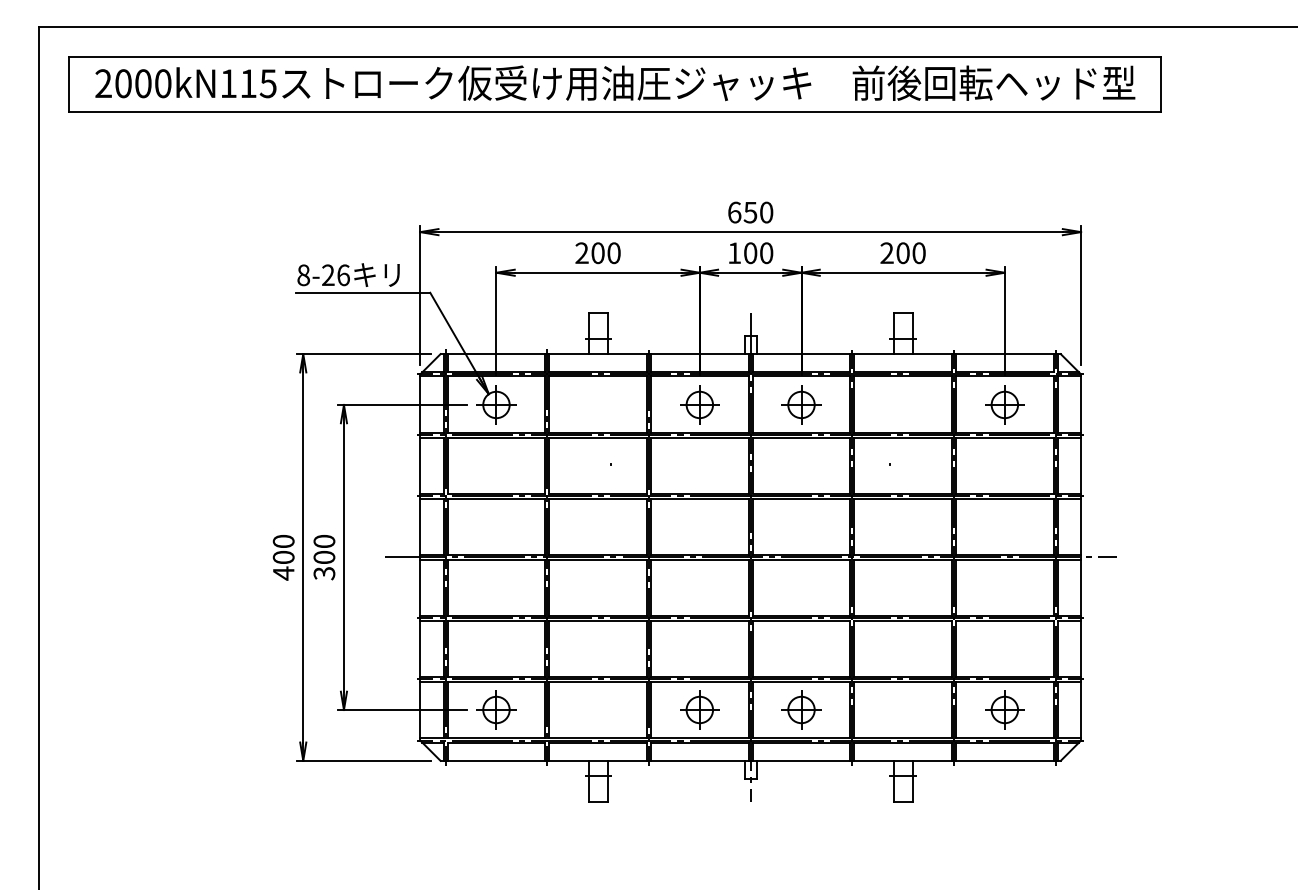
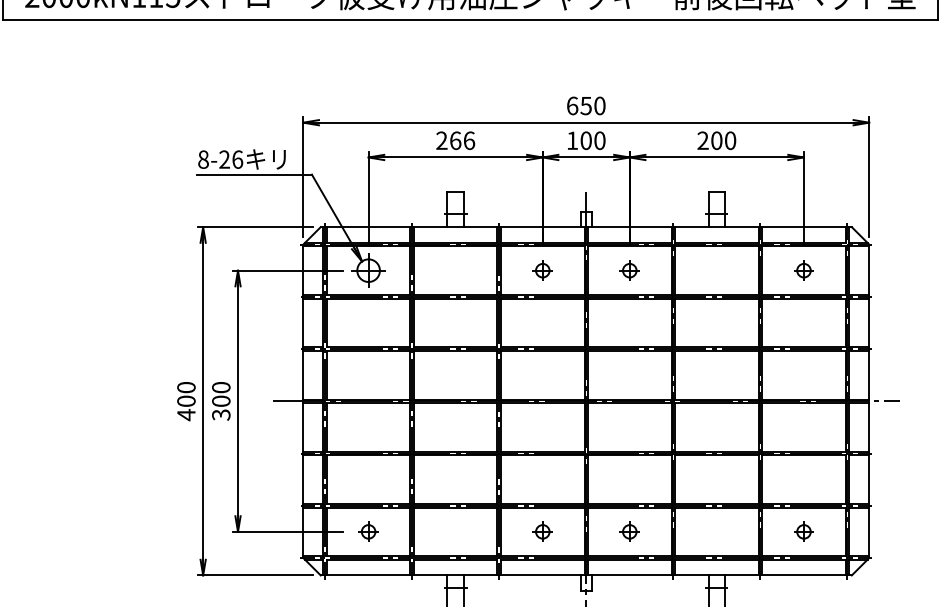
text: (605, 252) -> (461, 140), 200 -> 266
part: (699, 404) -> (542, 270), size x0.6
part: (801, 404) -> (629, 270), size x0.6
part: (1004, 404) -> (803, 270), size x0.6
part: (496, 709) -> (368, 531), size x0.6
part: (699, 709) -> (542, 531), size x0.6
part: (801, 709) -> (629, 531), size x0.6
part: (1004, 709) -> (803, 531), size x0.6

